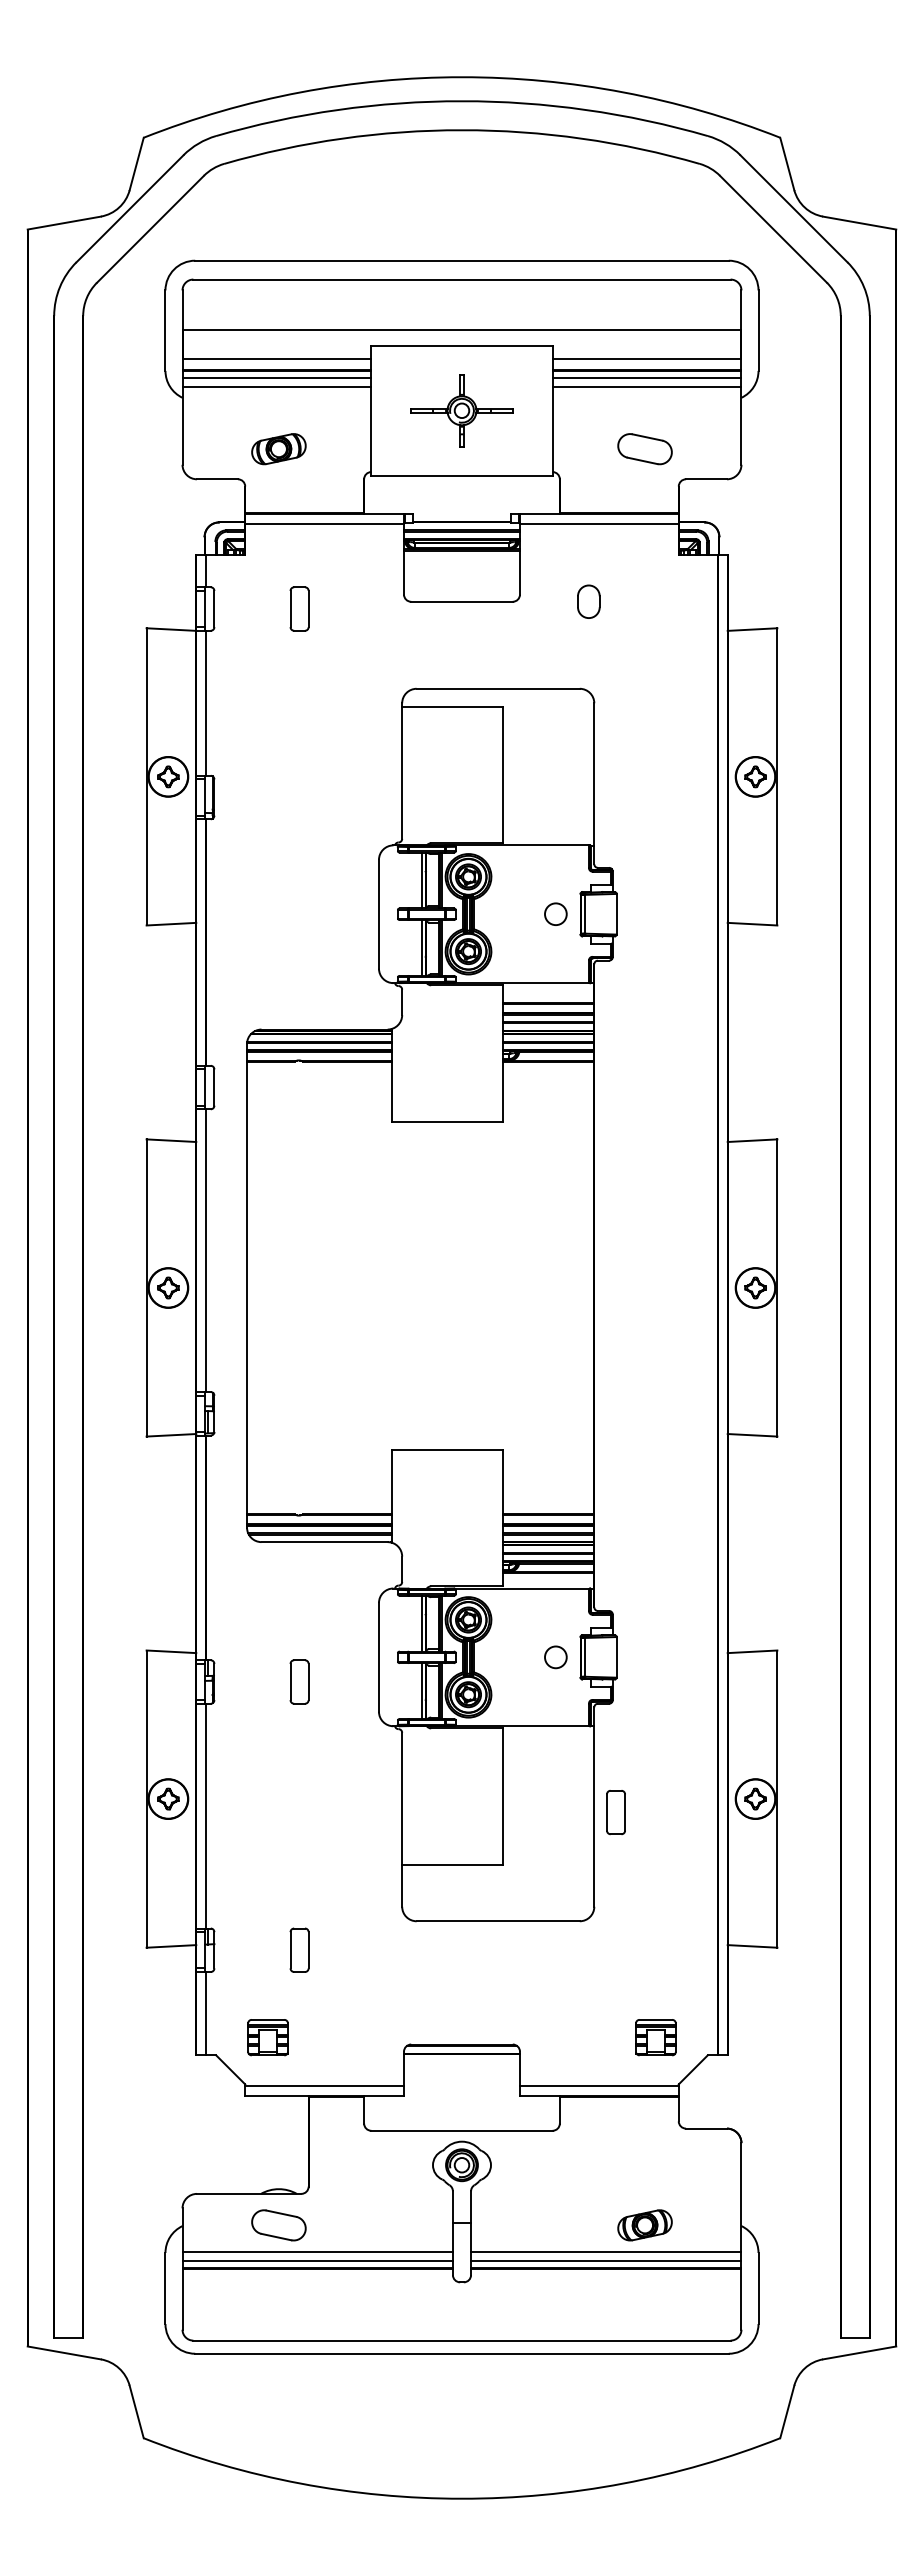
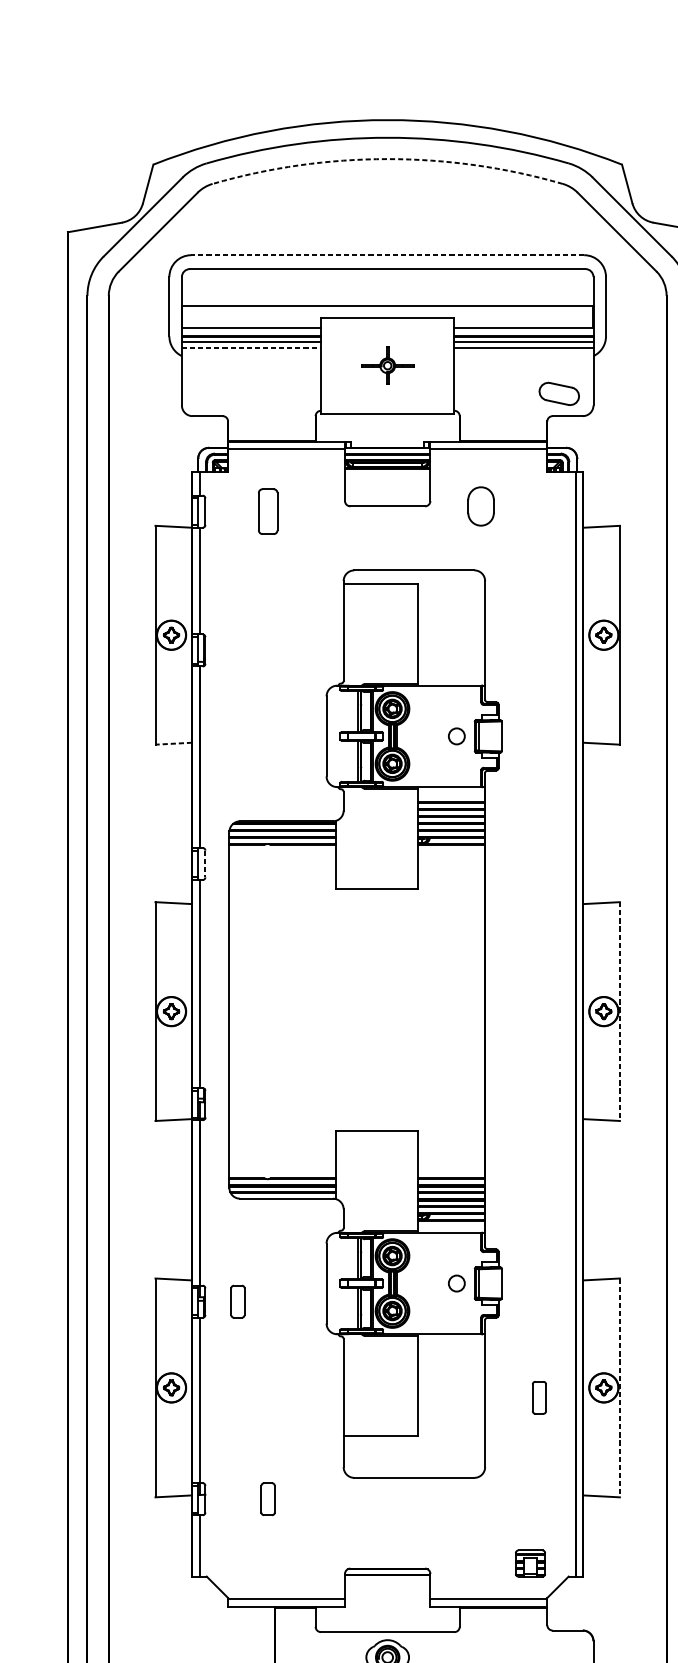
arc: (462, 130) -> (388, 159), solid -> dashed
line: (461, 260) -> (387, 255), solid -> dashed
line: (277, 387) -> (251, 348), solid -> dashed
part: (461, 410) -> (387, 365), size x0.7
part: (278, 449) -> (252, 394), removed
part: (644, 449) -> (558, 394), moved
part: (588, 601) -> (480, 506), size x1.6
part: (299, 608) -> (268, 511), size x1.4
line: (171, 924) -> (173, 743), solid -> dashed
line: (214, 1088) -> (205, 864), solid -> dashed
line: (777, 1287) -> (620, 1011), solid -> dashed
part: (299, 1681) -> (237, 1301), moved
line: (777, 1799) -> (620, 1388), solid -> dashed
part: (615, 1812) -> (539, 1397), moved
part: (267, 2037) -> (244, 1563), removed

